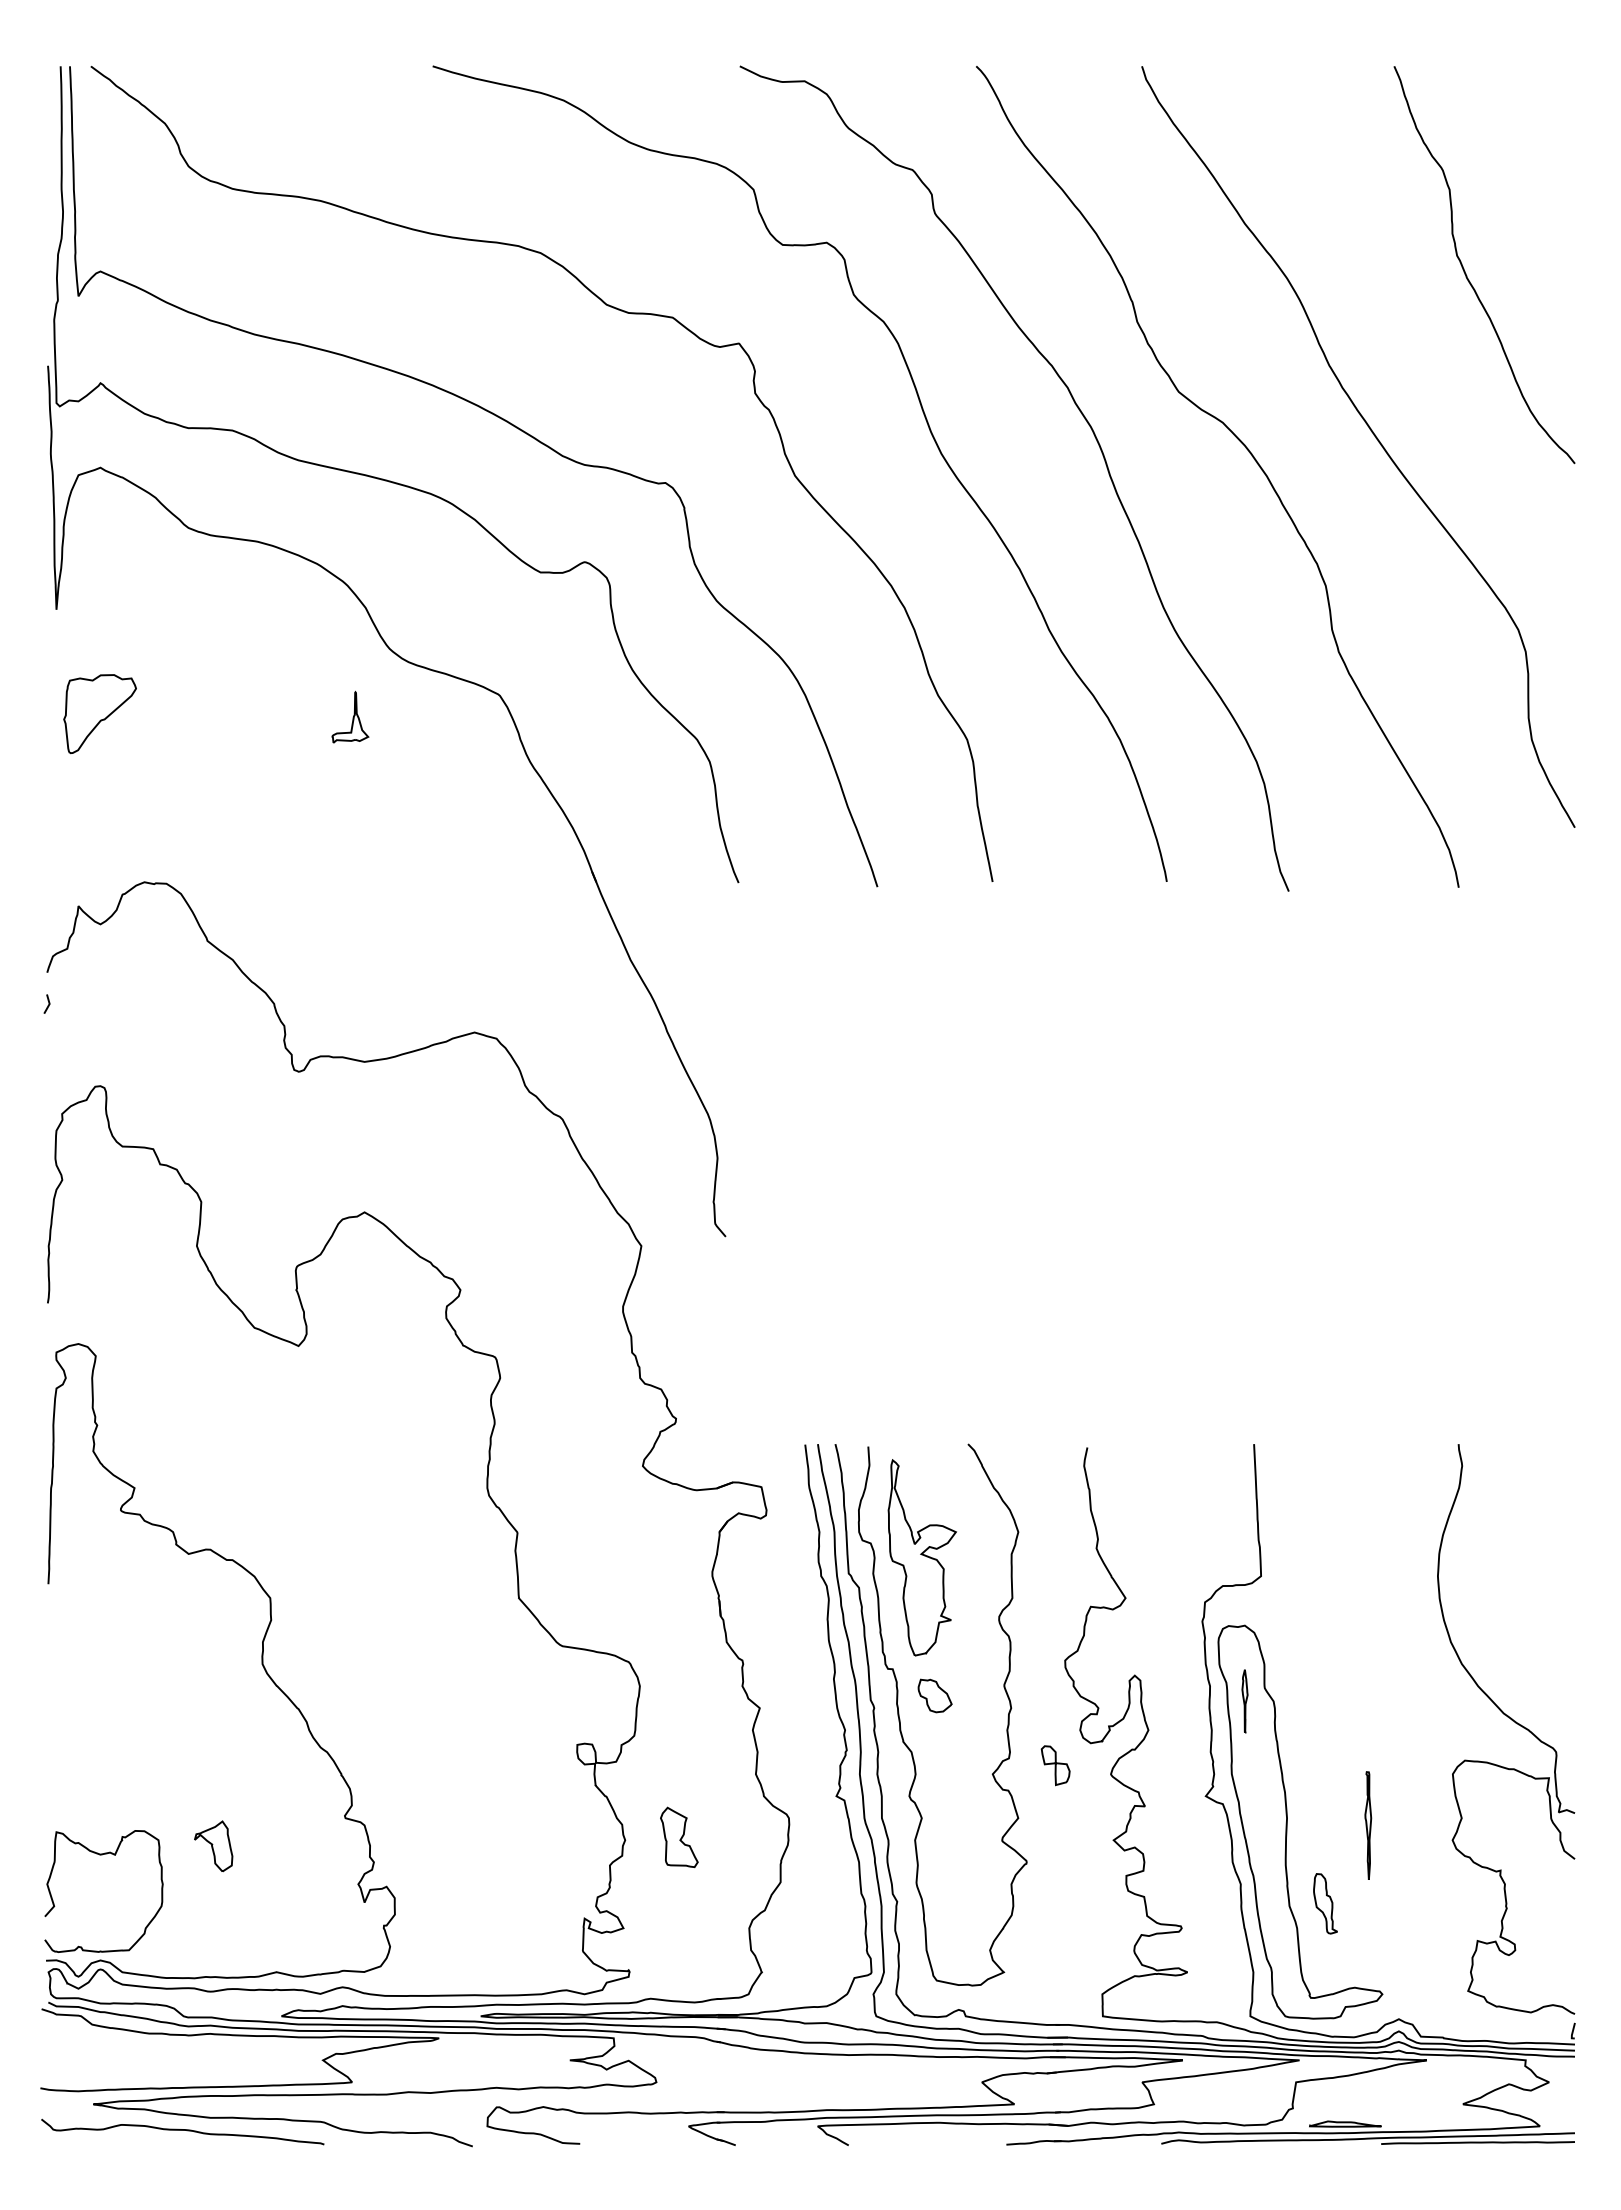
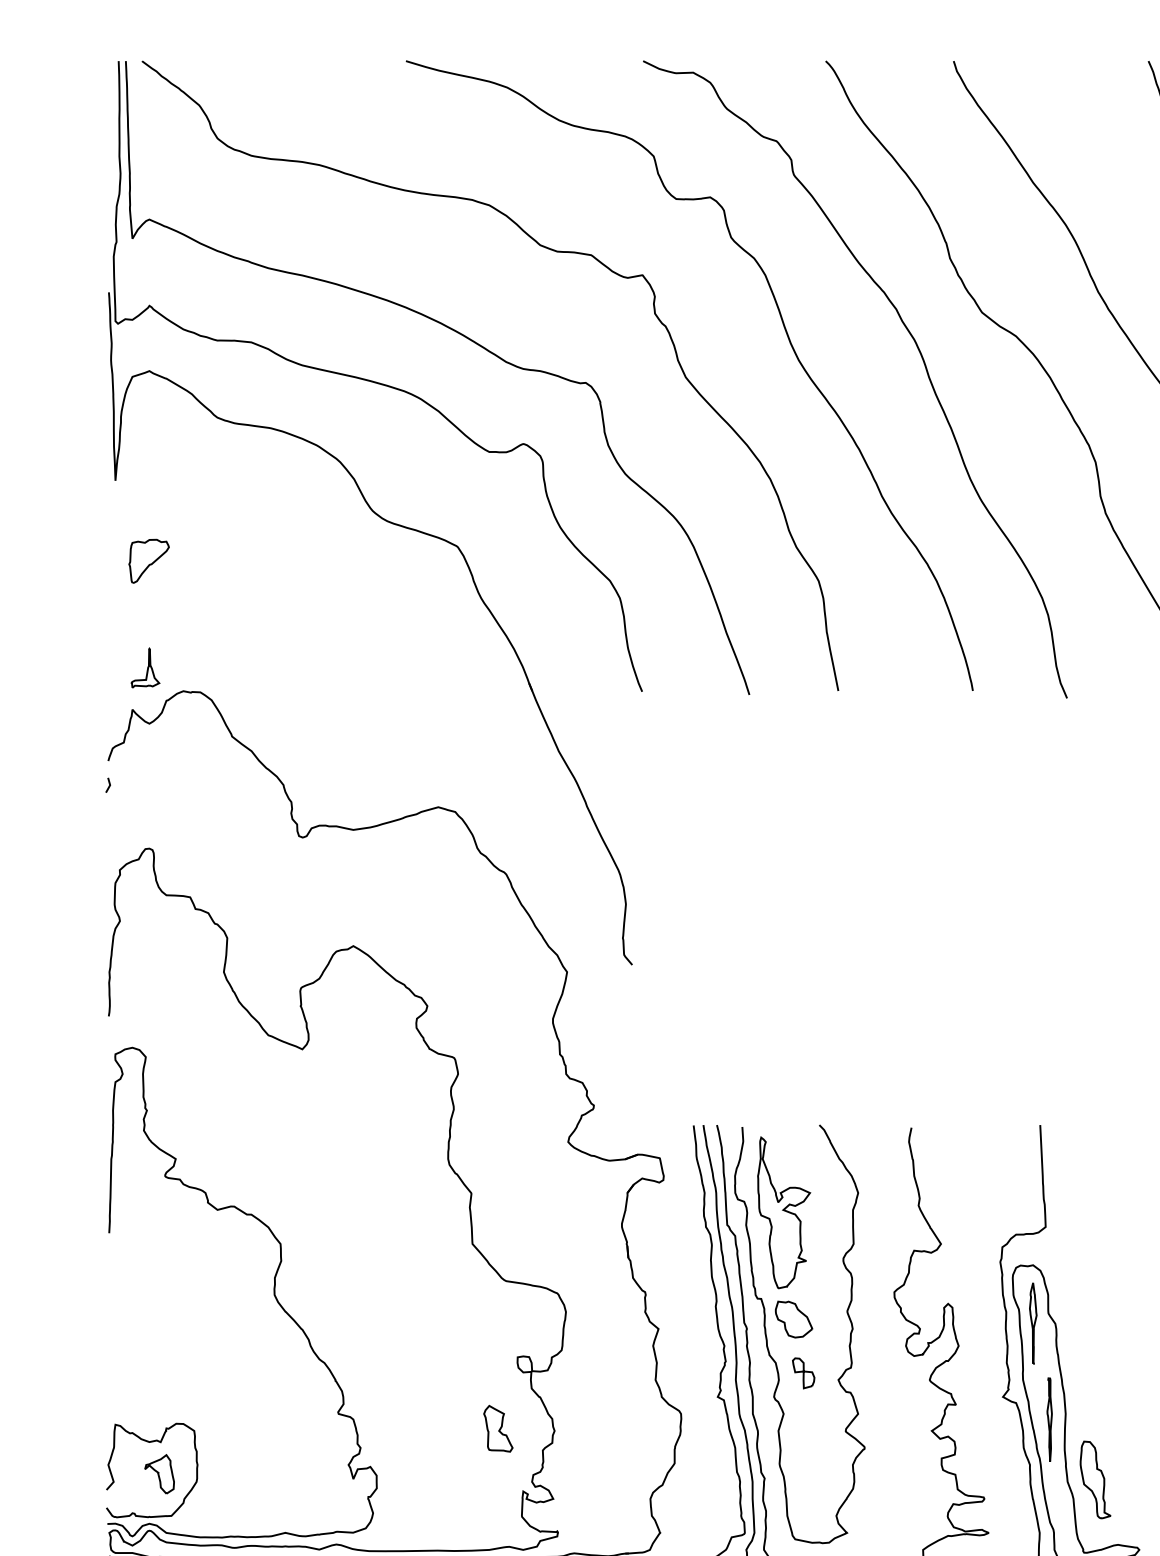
part: (99, 713) -> (148, 560), size x0.71
part: (350, 716) -> (145, 667), moved
part: (934, 1695) -> (793, 1319), size x1.43
part: (1244, 1701) -> (1032, 1323), size x1.67
part: (1055, 1765) -> (803, 1373), moved
part: (1368, 1825) -> (1049, 1419), moved
part: (679, 1837) -> (498, 1428), moved
part: (213, 1846) -> (159, 1474), moved
part: (1325, 1903) -> (1095, 1479), size x1.67

